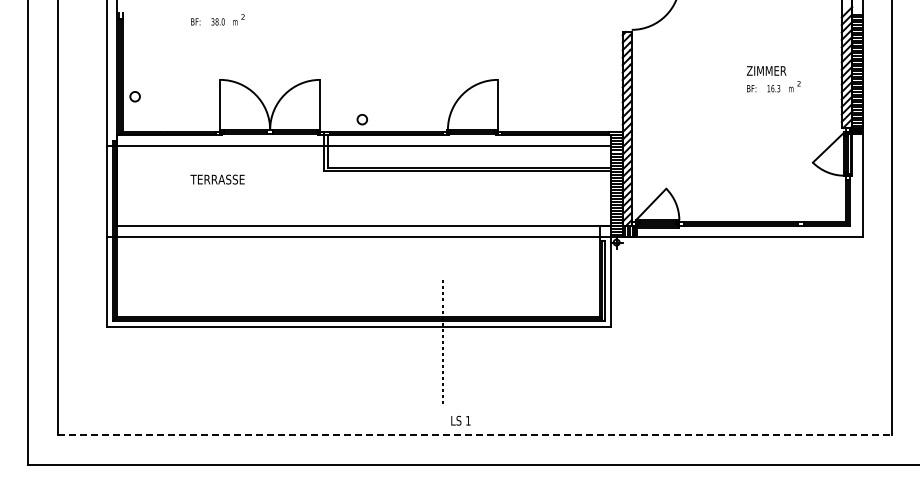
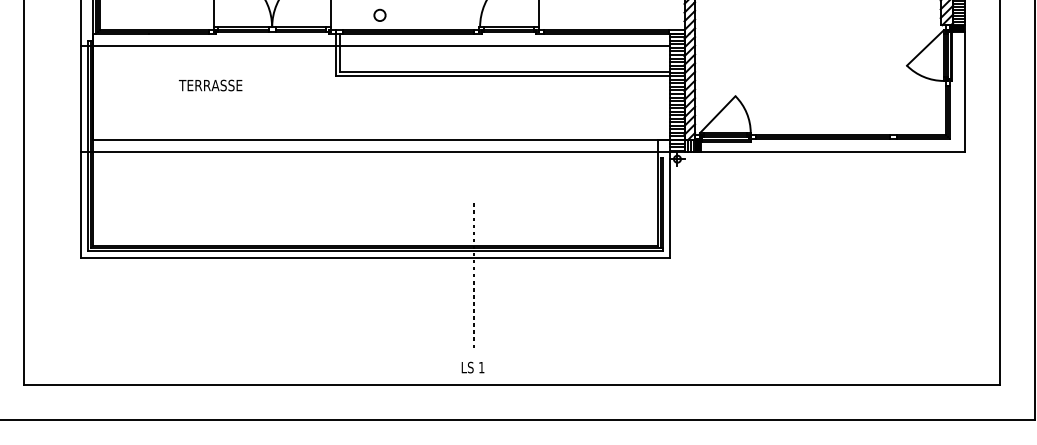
text: (460, 420) -> (472, 367), moved
line: (475, 435) -> (512, 384), dashed -> solid

